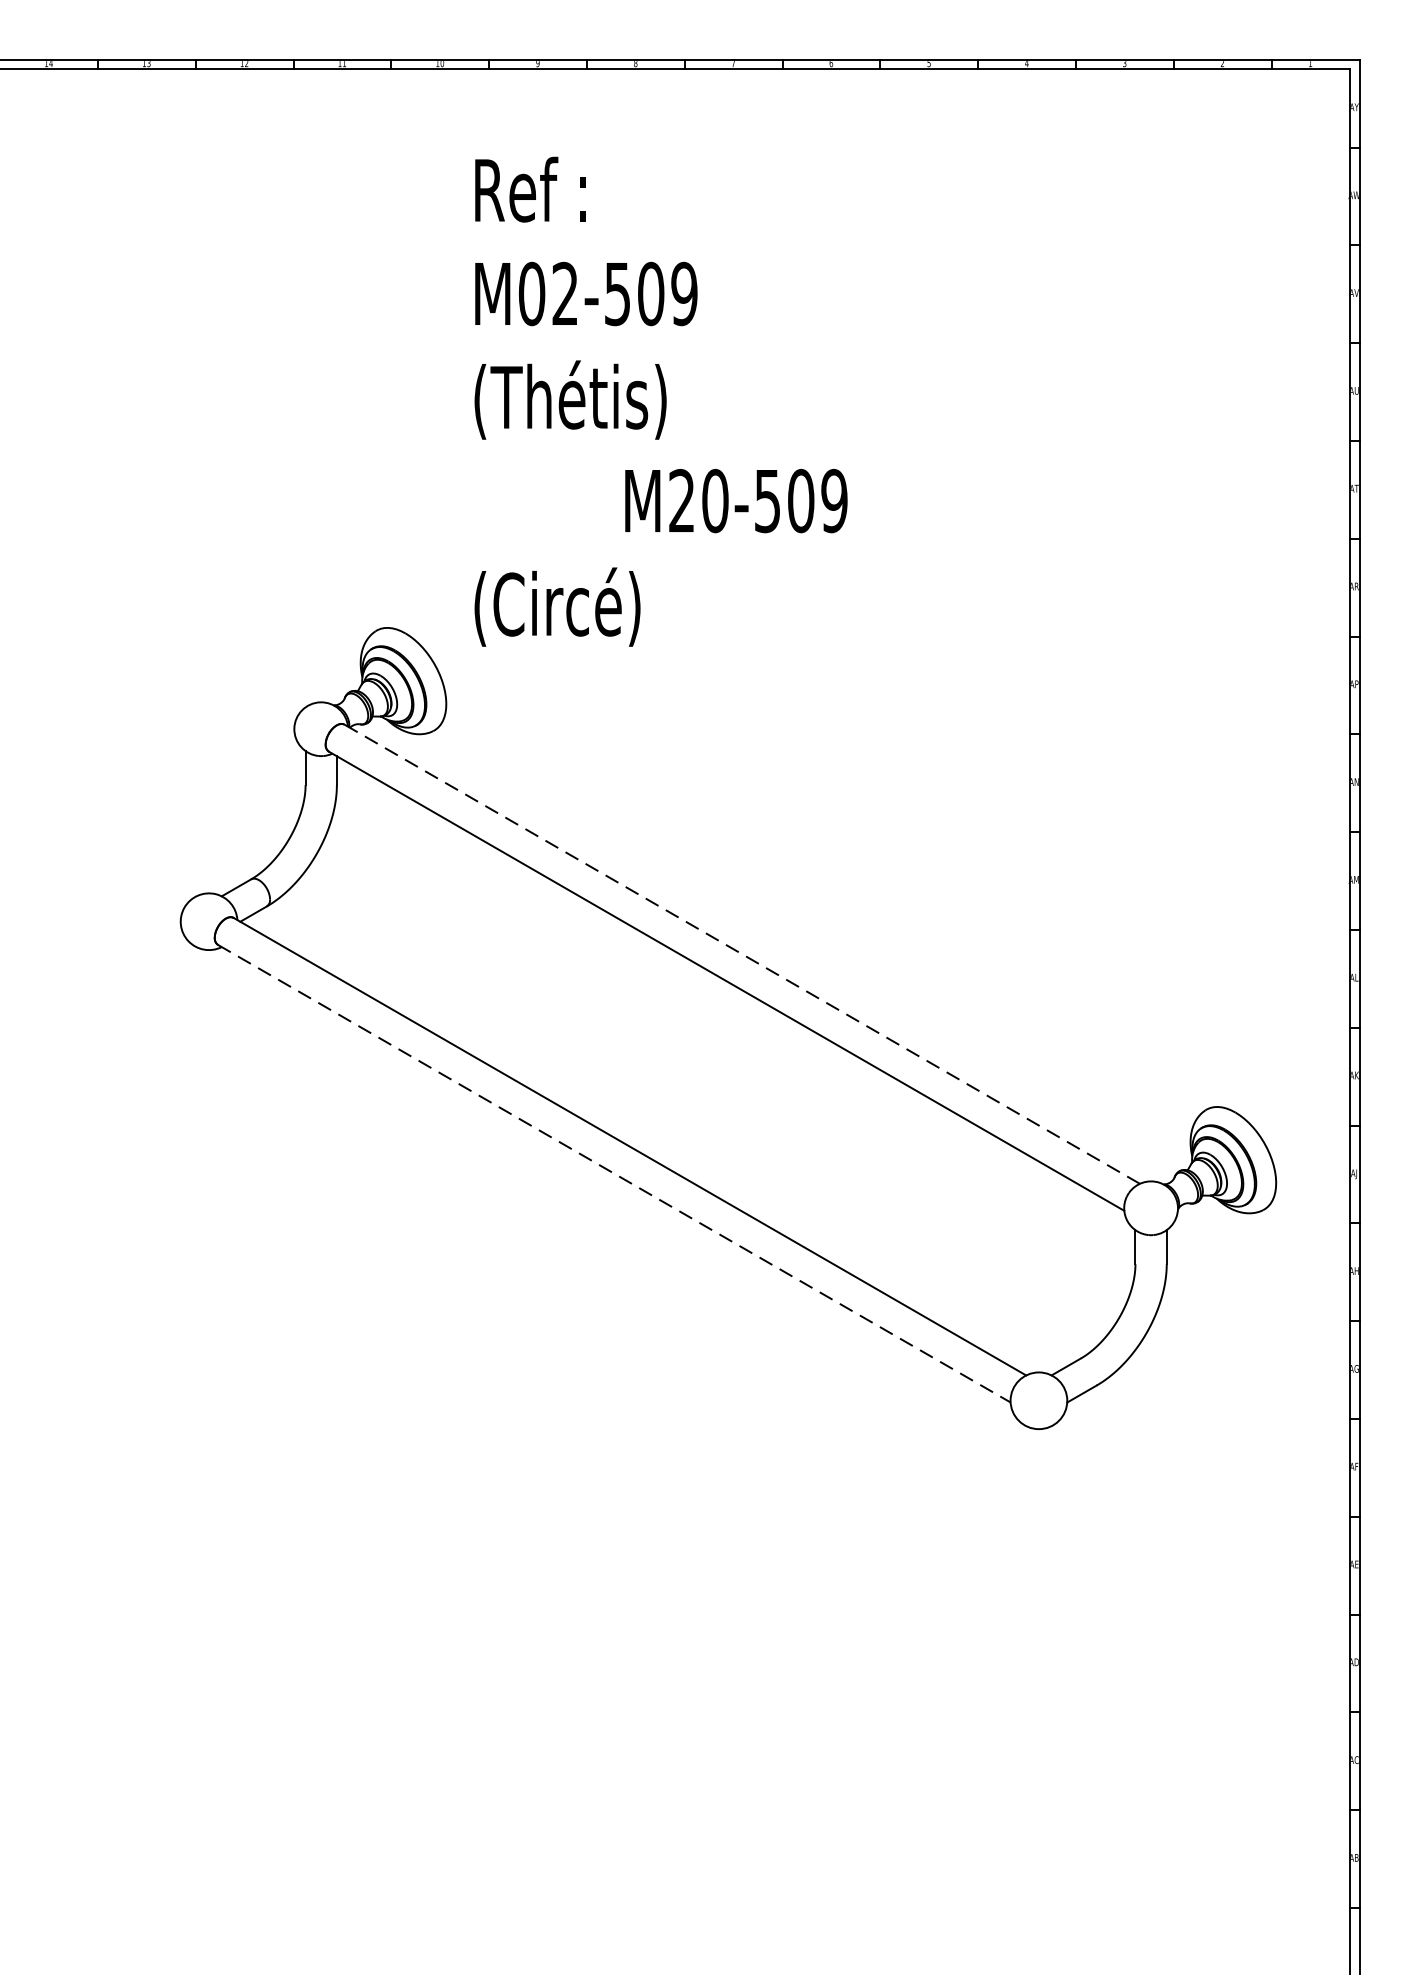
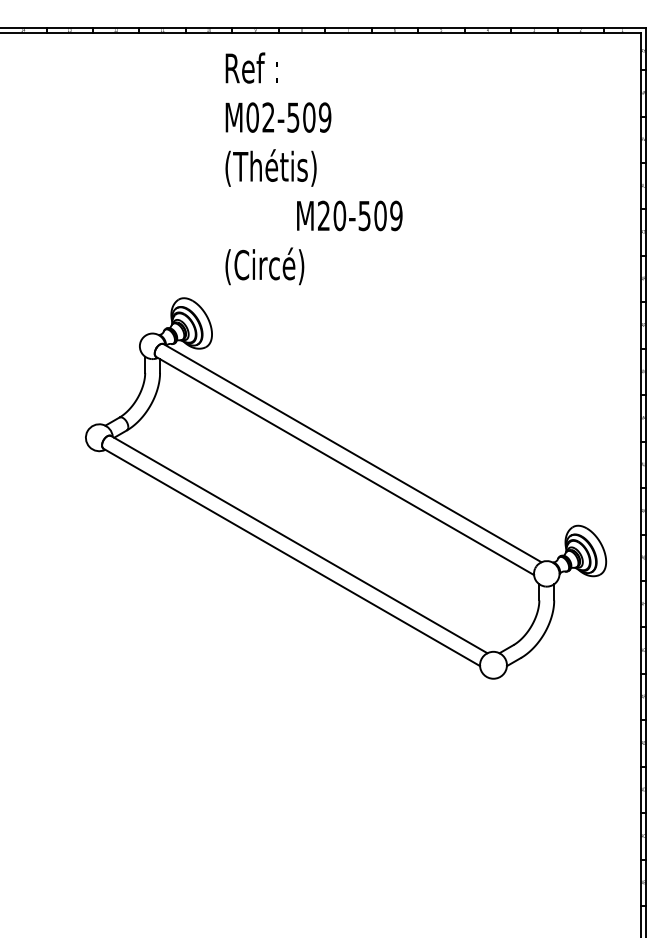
text: (659, 401) -> (313, 168), moved
line: (742, 952) -> (352, 452), dashed -> solid
line: (615, 1173) -> (292, 557), dashed -> solid

